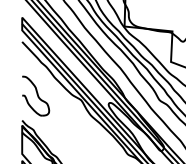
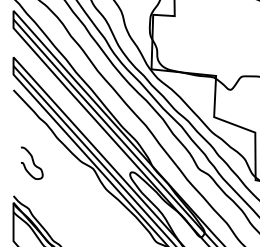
part: (35, 96) -> (31, 163), size x0.6

